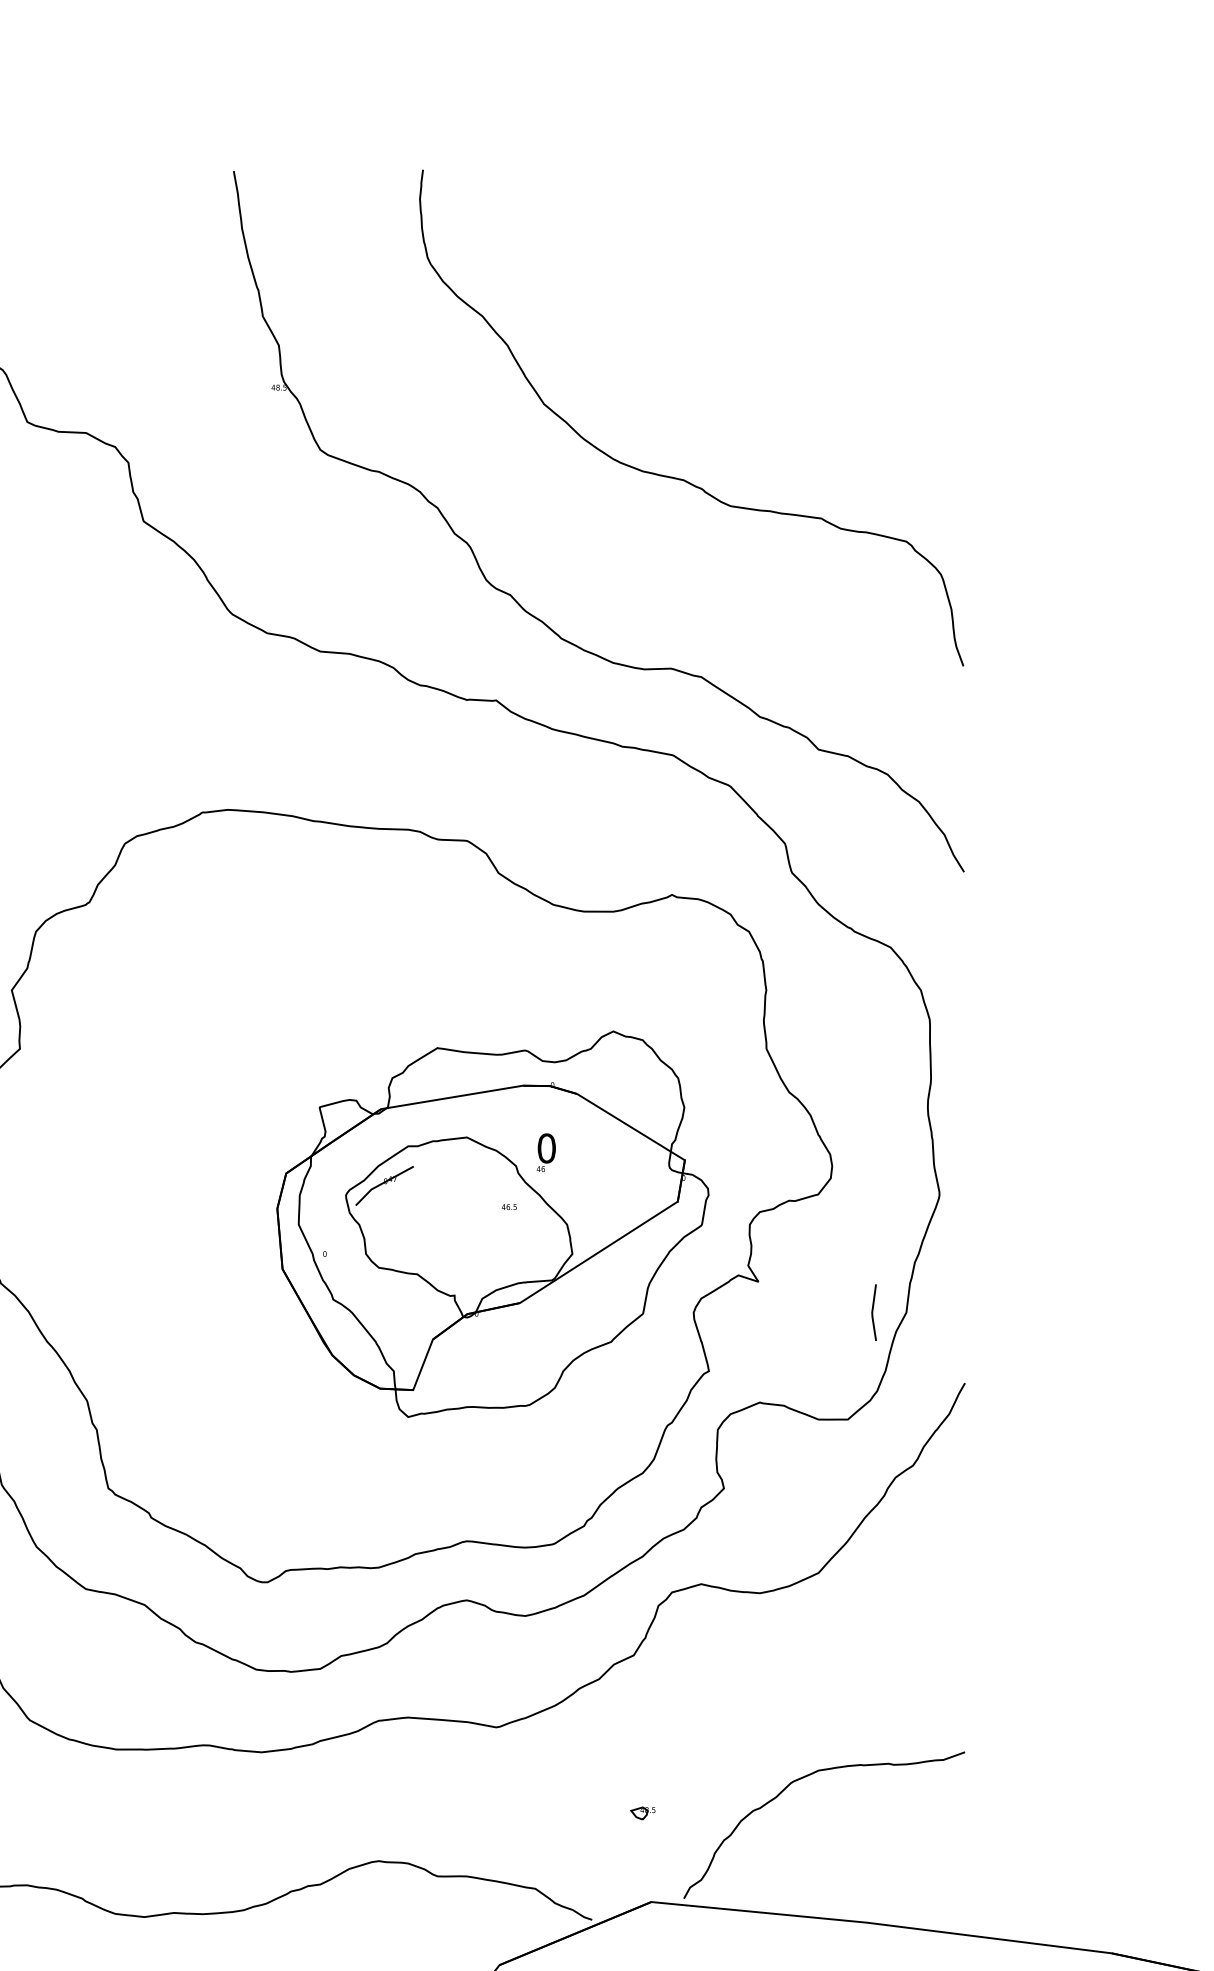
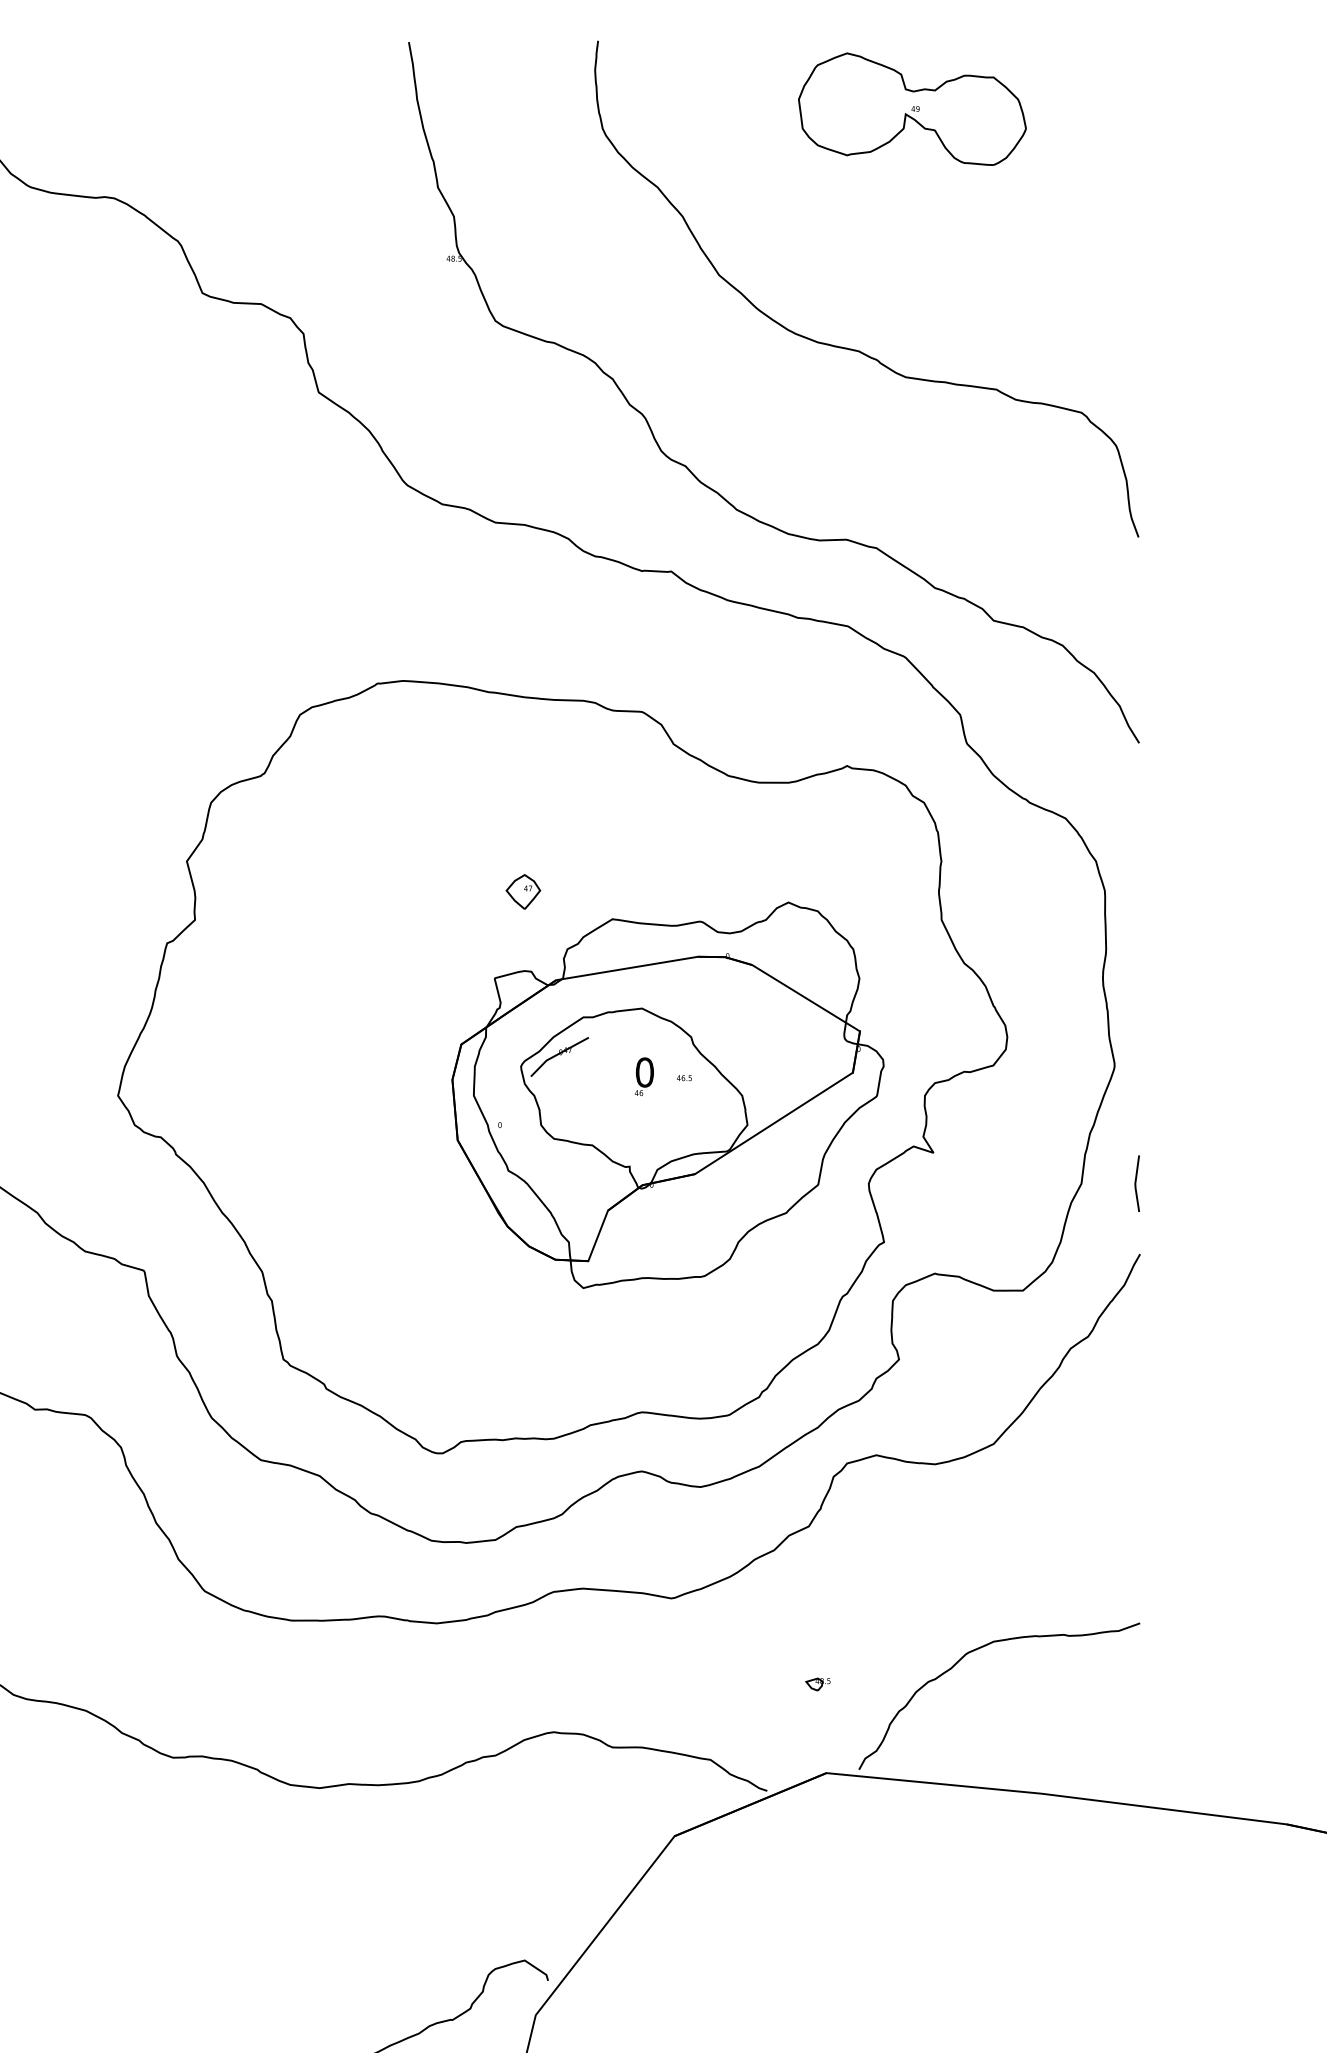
part: (737, 237) -> (912, 108), added
part: (348, 1020) -> (523, 891), added
text: (546, 1152) -> (644, 1076), moved
line: (873, 1312) -> (1136, 1183), moved

